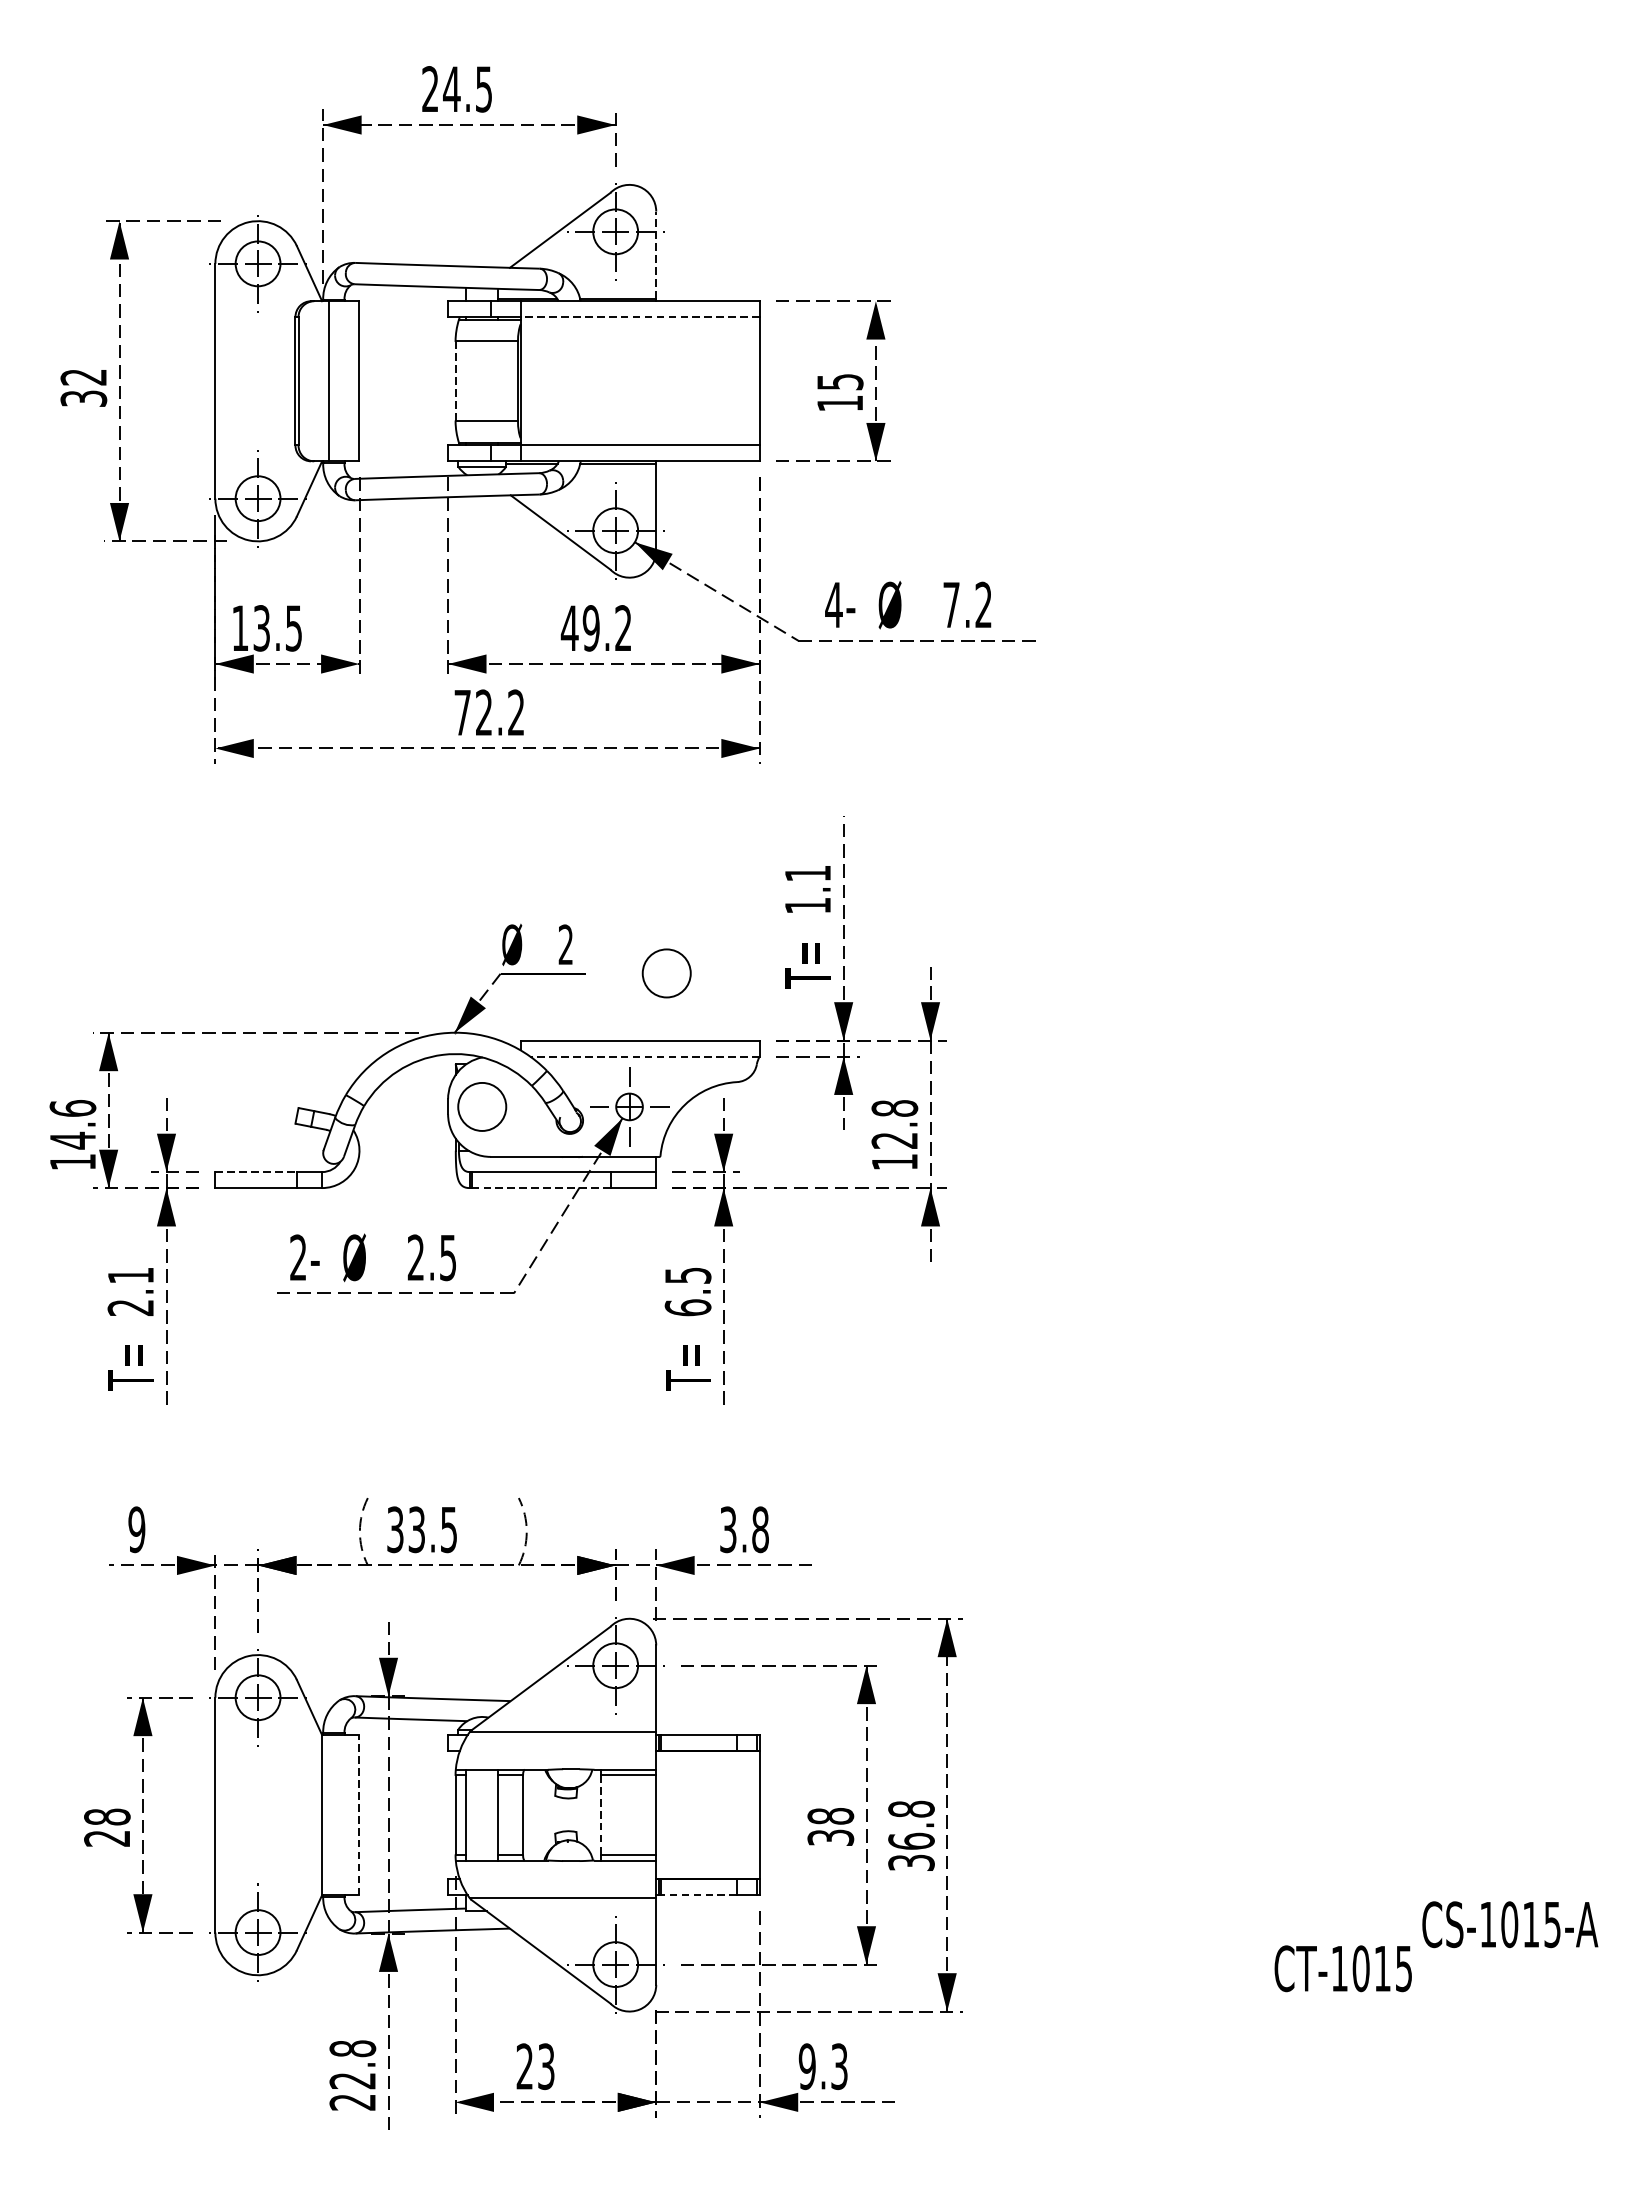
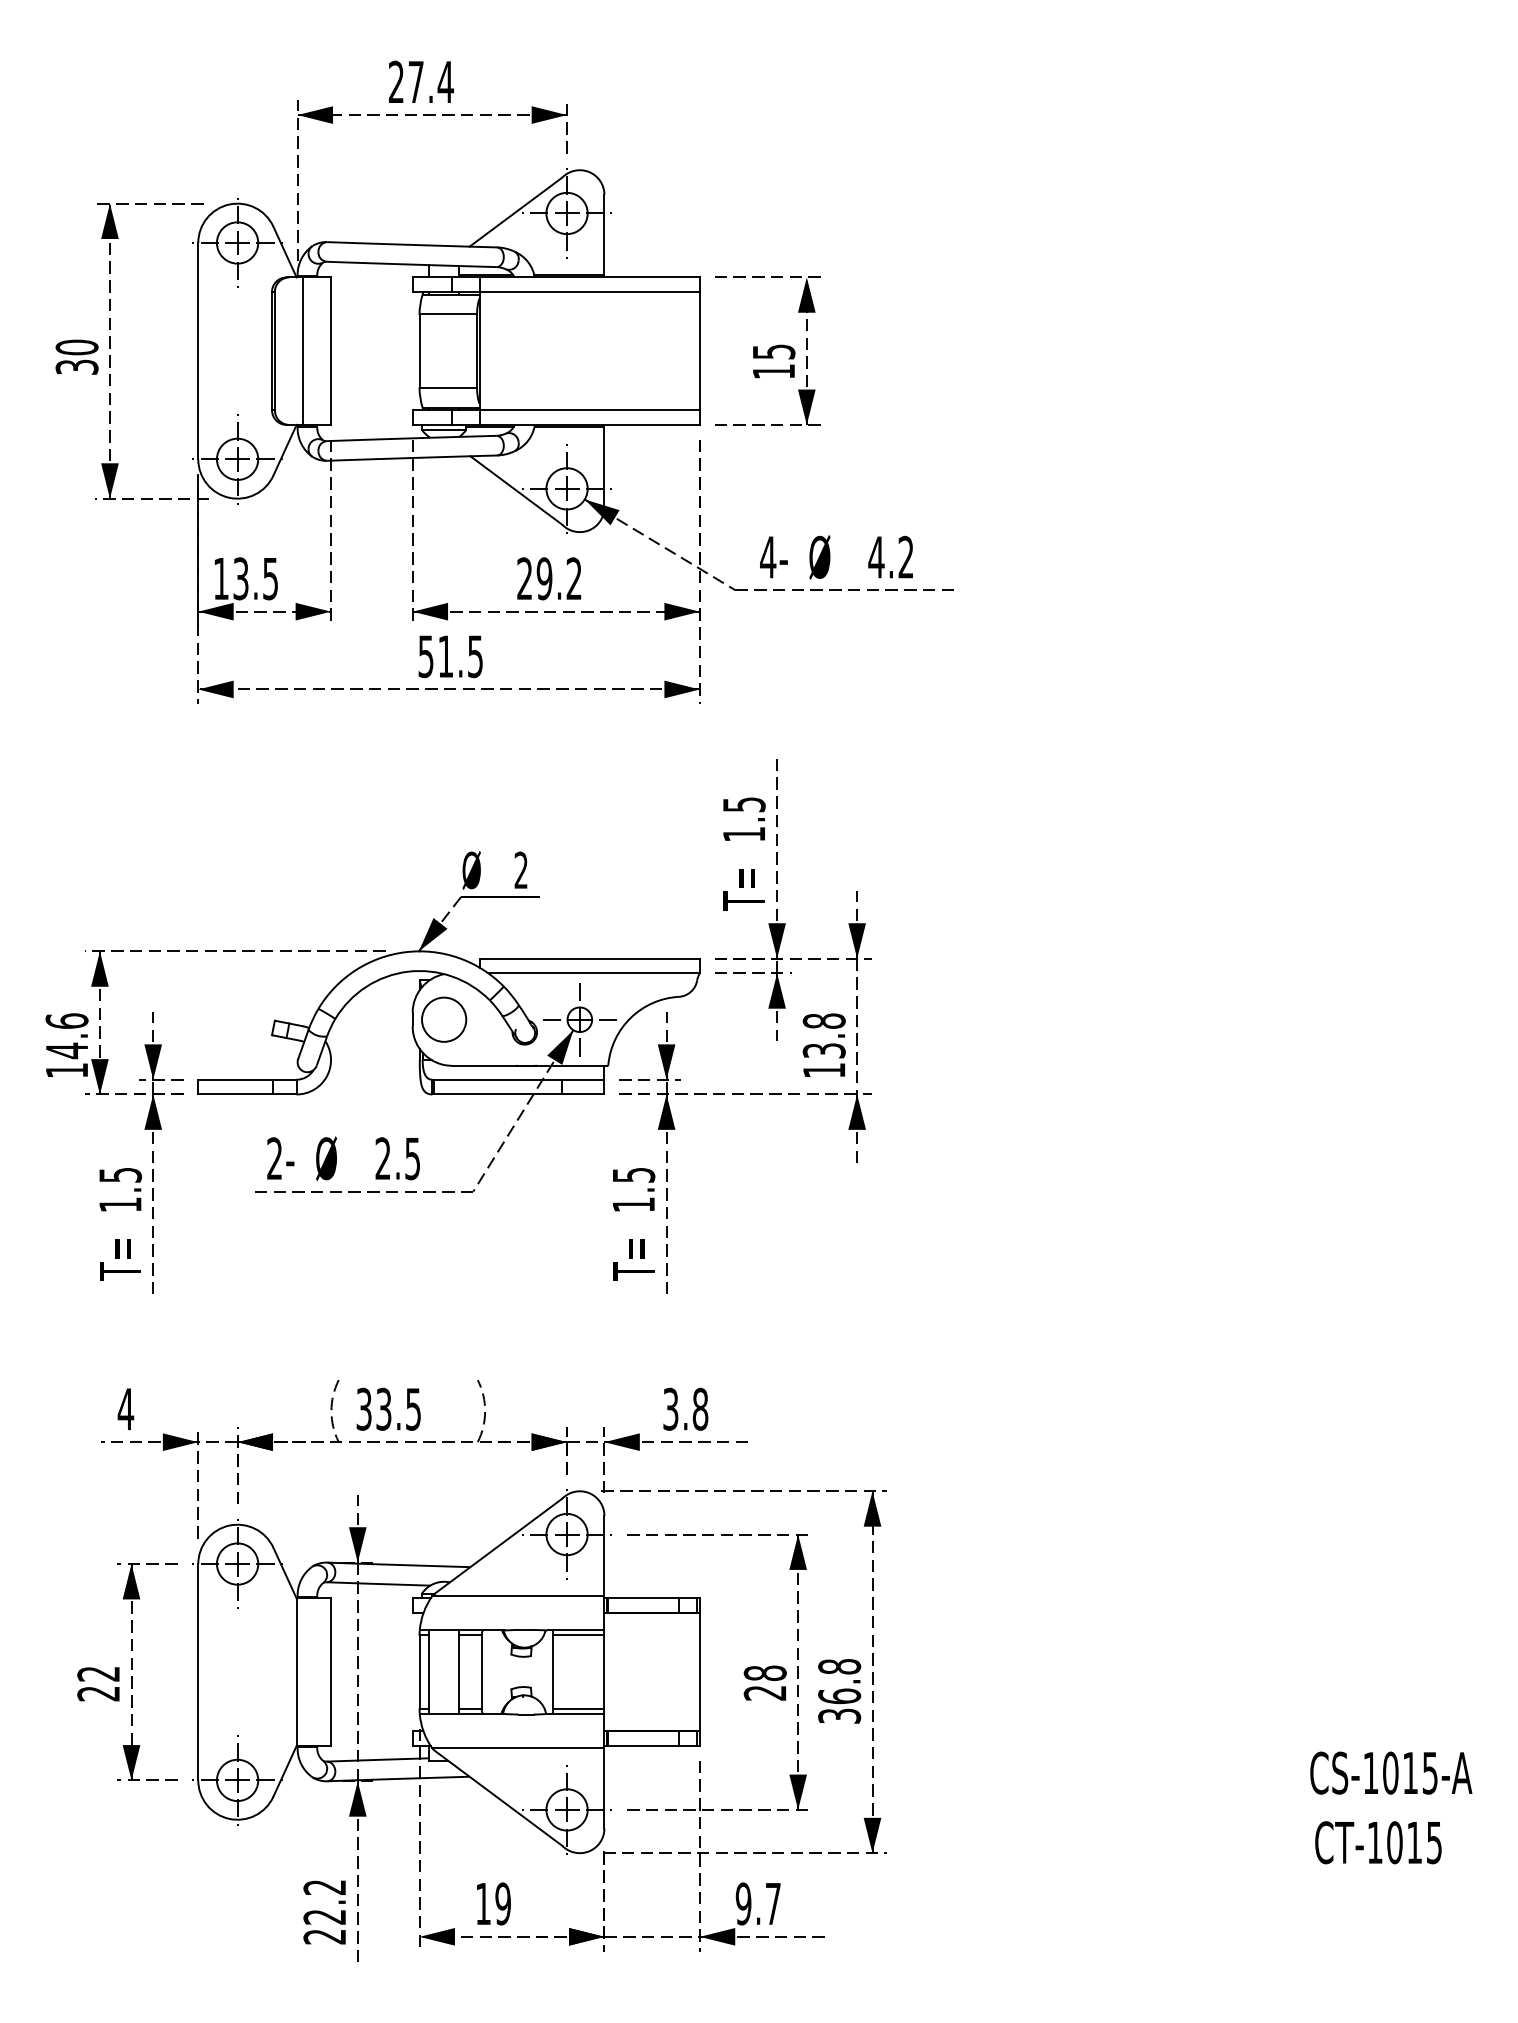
text: (467, 89) -> (430, 82), 24.5 -> 27.4
line: (656, 254) -> (604, 234), dashed -> solid
line: (640, 317) -> (589, 292), dashed -> solid
text: (83, 377) -> (76, 347), 32 -> 30
line: (455, 380) -> (419, 350), dashed -> solid
text: (951, 605) -> (876, 557), 7.2 -> 4.2
text: (569, 628) -> (524, 578), 49.2 -> 29.2
text: (489, 712) -> (450, 656), 72.2 -> 51.5
text: (808, 873) -> (744, 804), 1.1 -> 1.5
circle: (667, 973) -> (614, 896), removed
line: (645, 1056) -> (594, 973), dashed -> solid
text: (895, 1140) -> (824, 1050), 12.8 -> 13.8
line: (255, 1171) -> (235, 1079), dashed -> solid
line: (541, 1188) -> (498, 1094), dashed -> solid
text: (130, 1292) -> (120, 1190), 2.1 -> 1.5
text: (687, 1307) -> (633, 1204), 6.5 -> 1.5
text: (136, 1528) -> (125, 1408), 9 -> 4
line: (359, 1815) -> (331, 1672), dashed -> solid
line: (600, 1815) -> (553, 1672), dashed -> solid
text: (107, 1816) -> (98, 1673), 28 -> 22
text: (831, 1837) -> (765, 1692), 38 -> 28
line: (698, 1895) -> (643, 1746), dashed -> solid
text: (1343, 1968) -> (1378, 1842), moved
text: (352, 2048) -> (324, 1887), 22.8 -> 22.2
text: (535, 2066) -> (493, 1903), 23 -> 19
text: (838, 2066) -> (772, 1903), 9.3 -> 9.7

